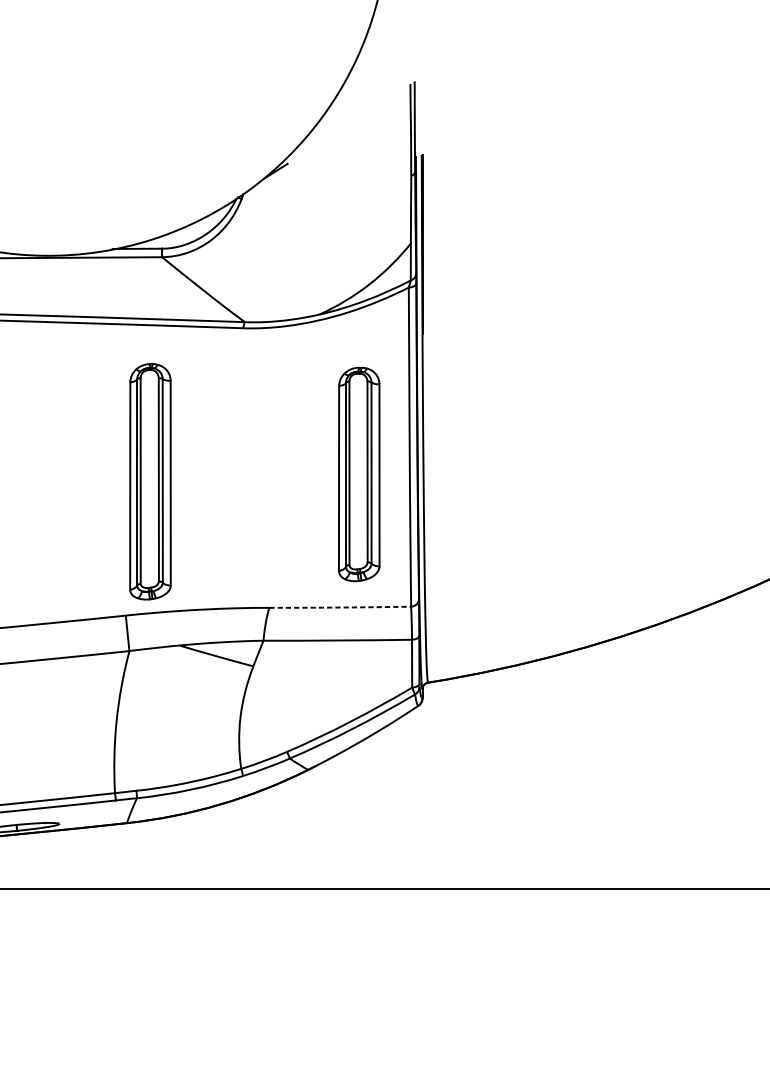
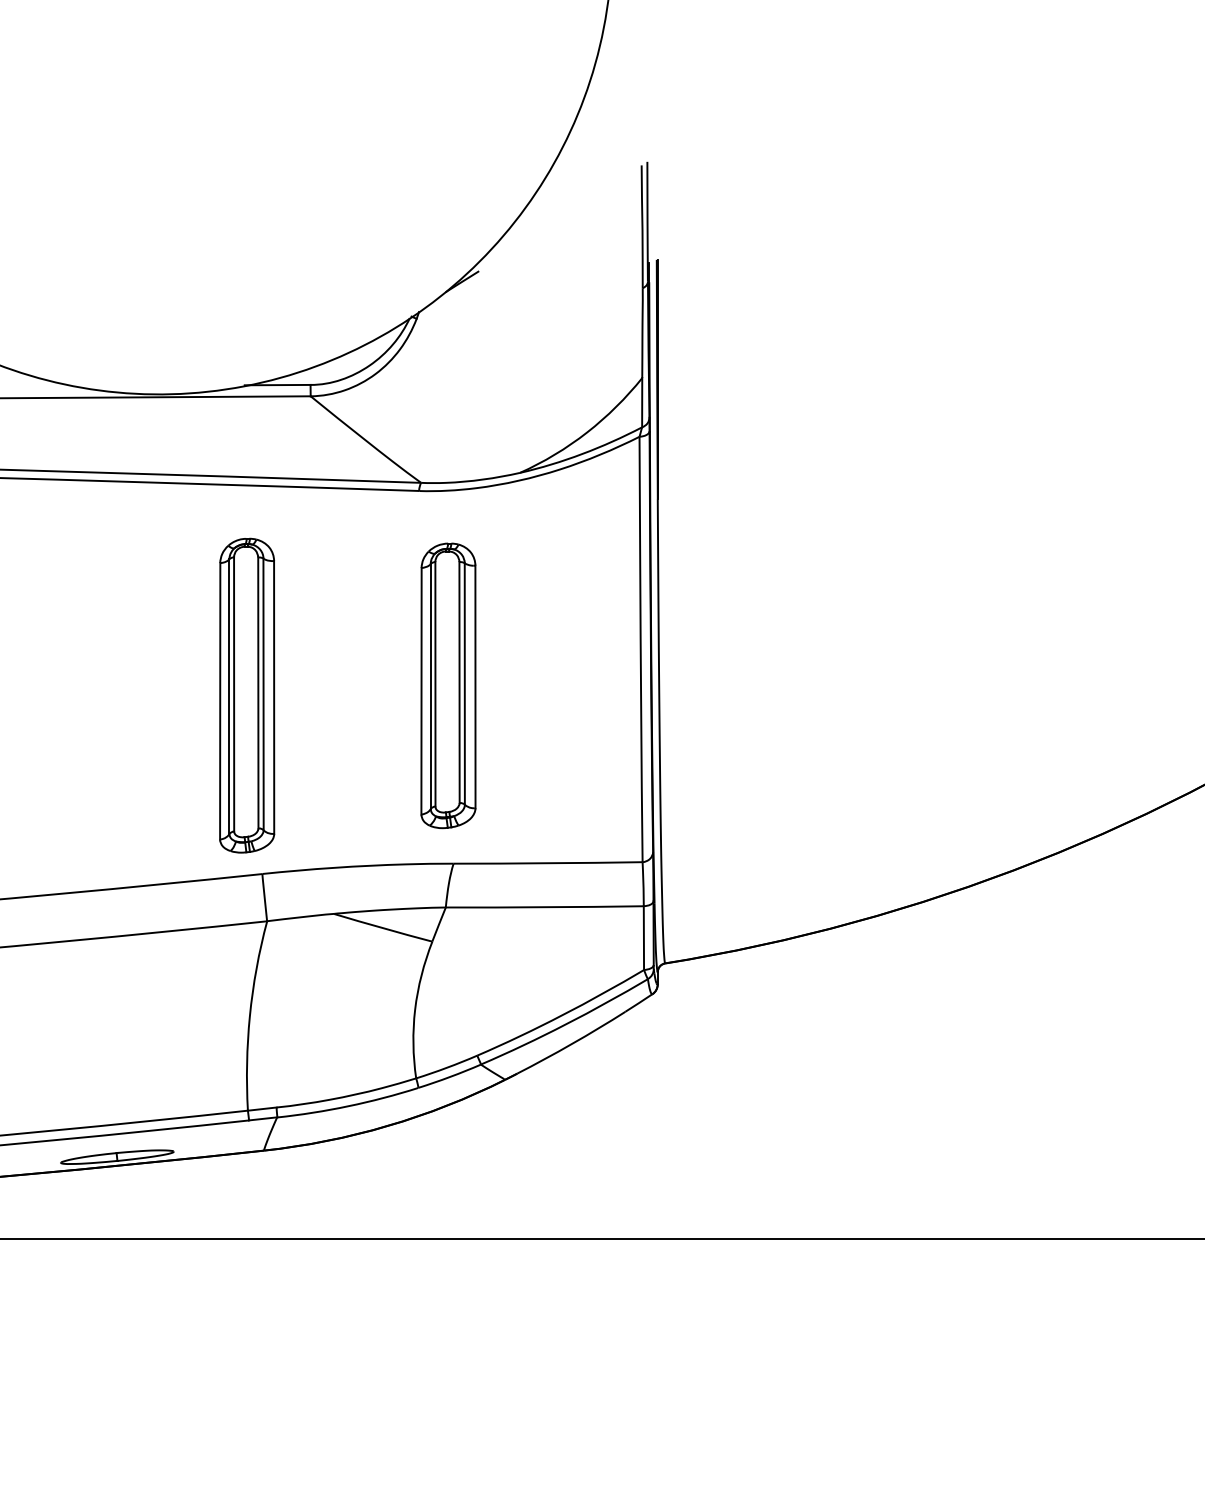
part: (359, 474) -> (448, 685), moved
part: (150, 481) -> (247, 695), moved
arc: (340, 607) -> (548, 863), dashed -> solid

